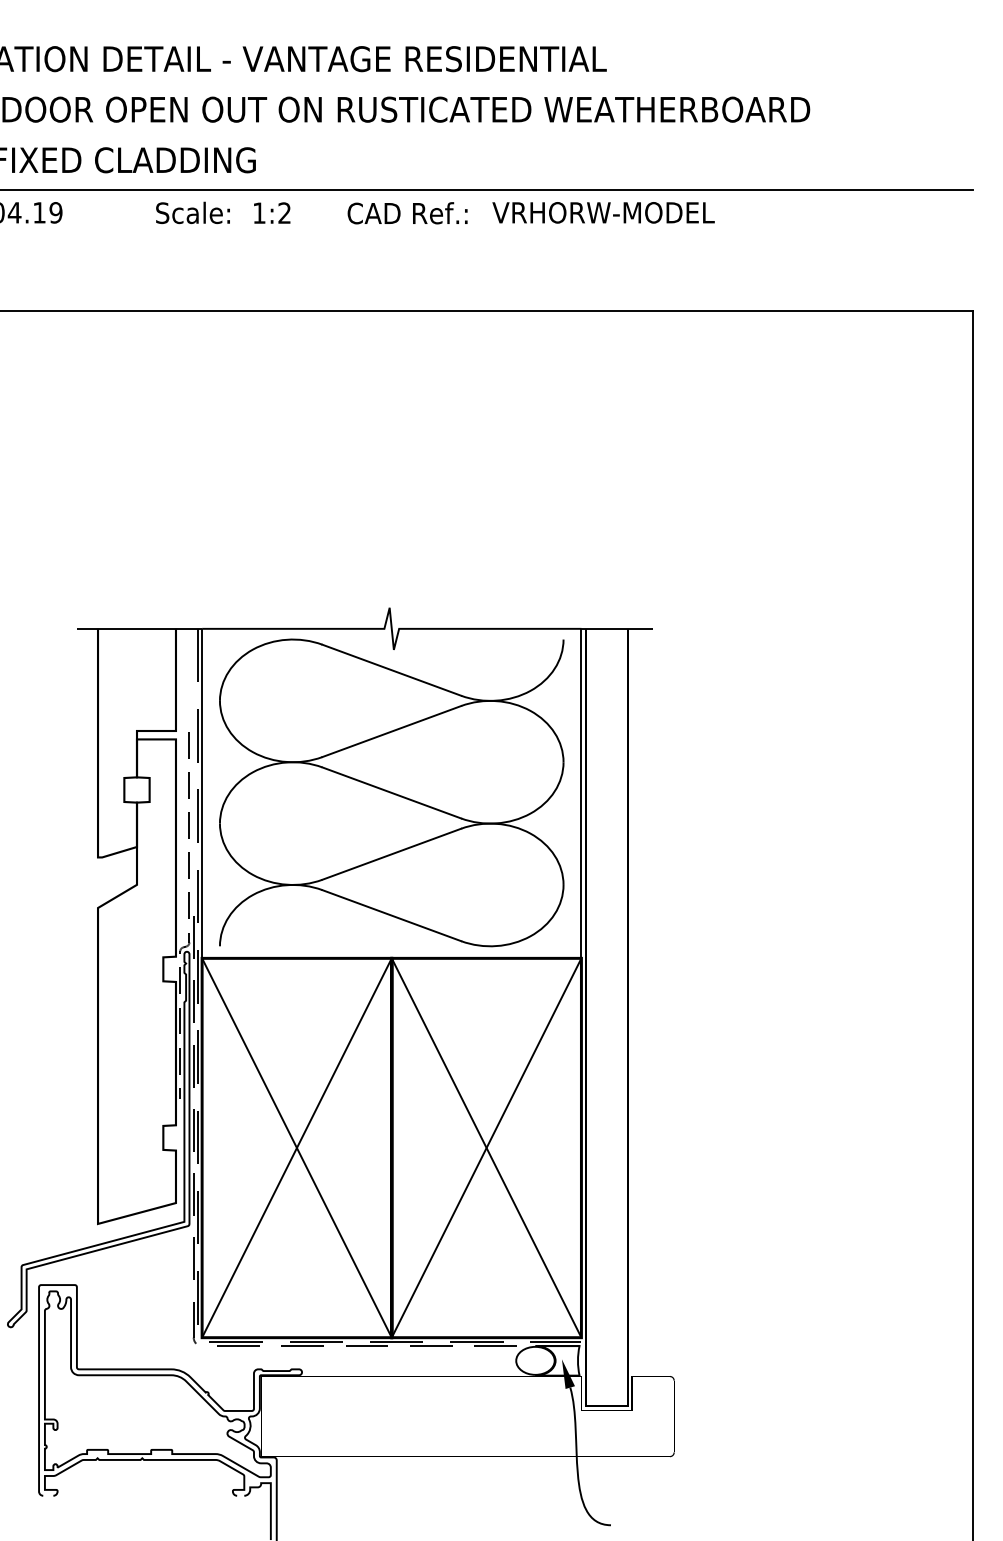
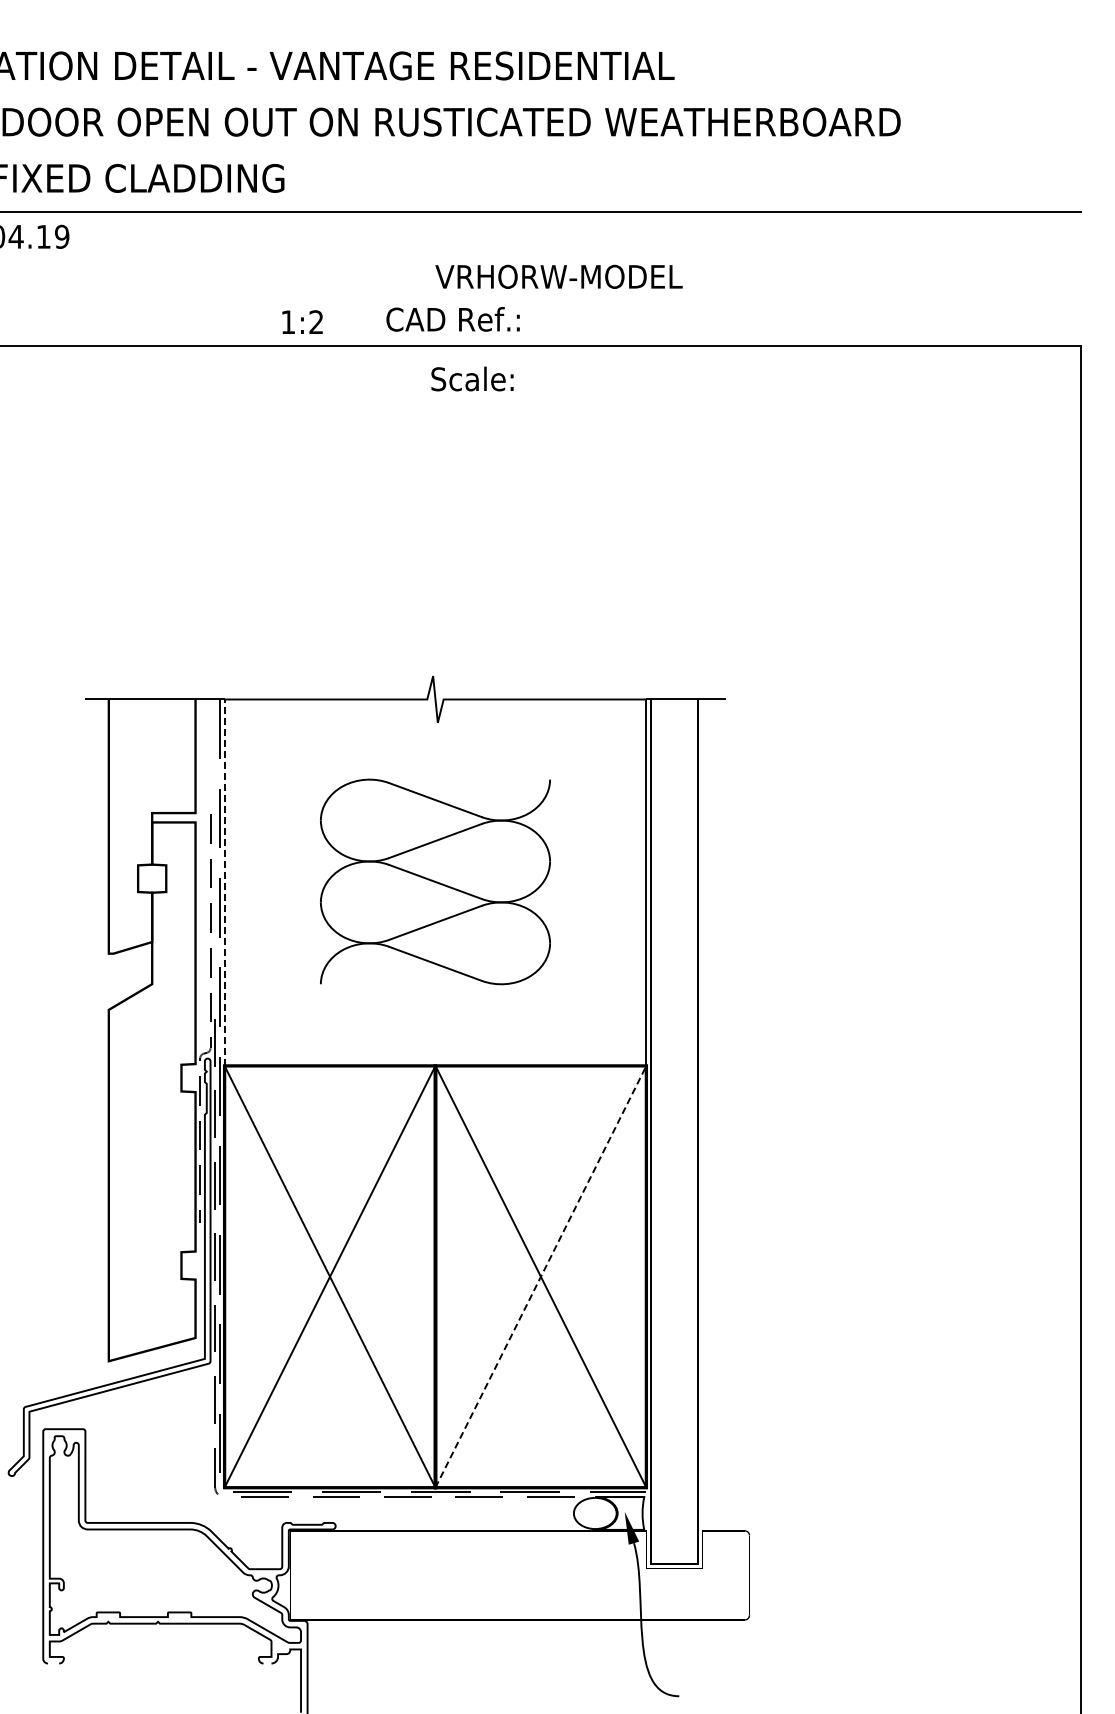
text: (193, 212) -> (472, 378), moved
text: (272, 212) -> (302, 321), moved
text: (603, 212) -> (558, 276), moved
text: (407, 213) -> (452, 319), moved
part: (391, 792) -> (435, 881), size x0.6
line: (202, 793) -> (224, 882), solid -> dashed
line: (486, 1147) -> (540, 1276), solid -> dashed

